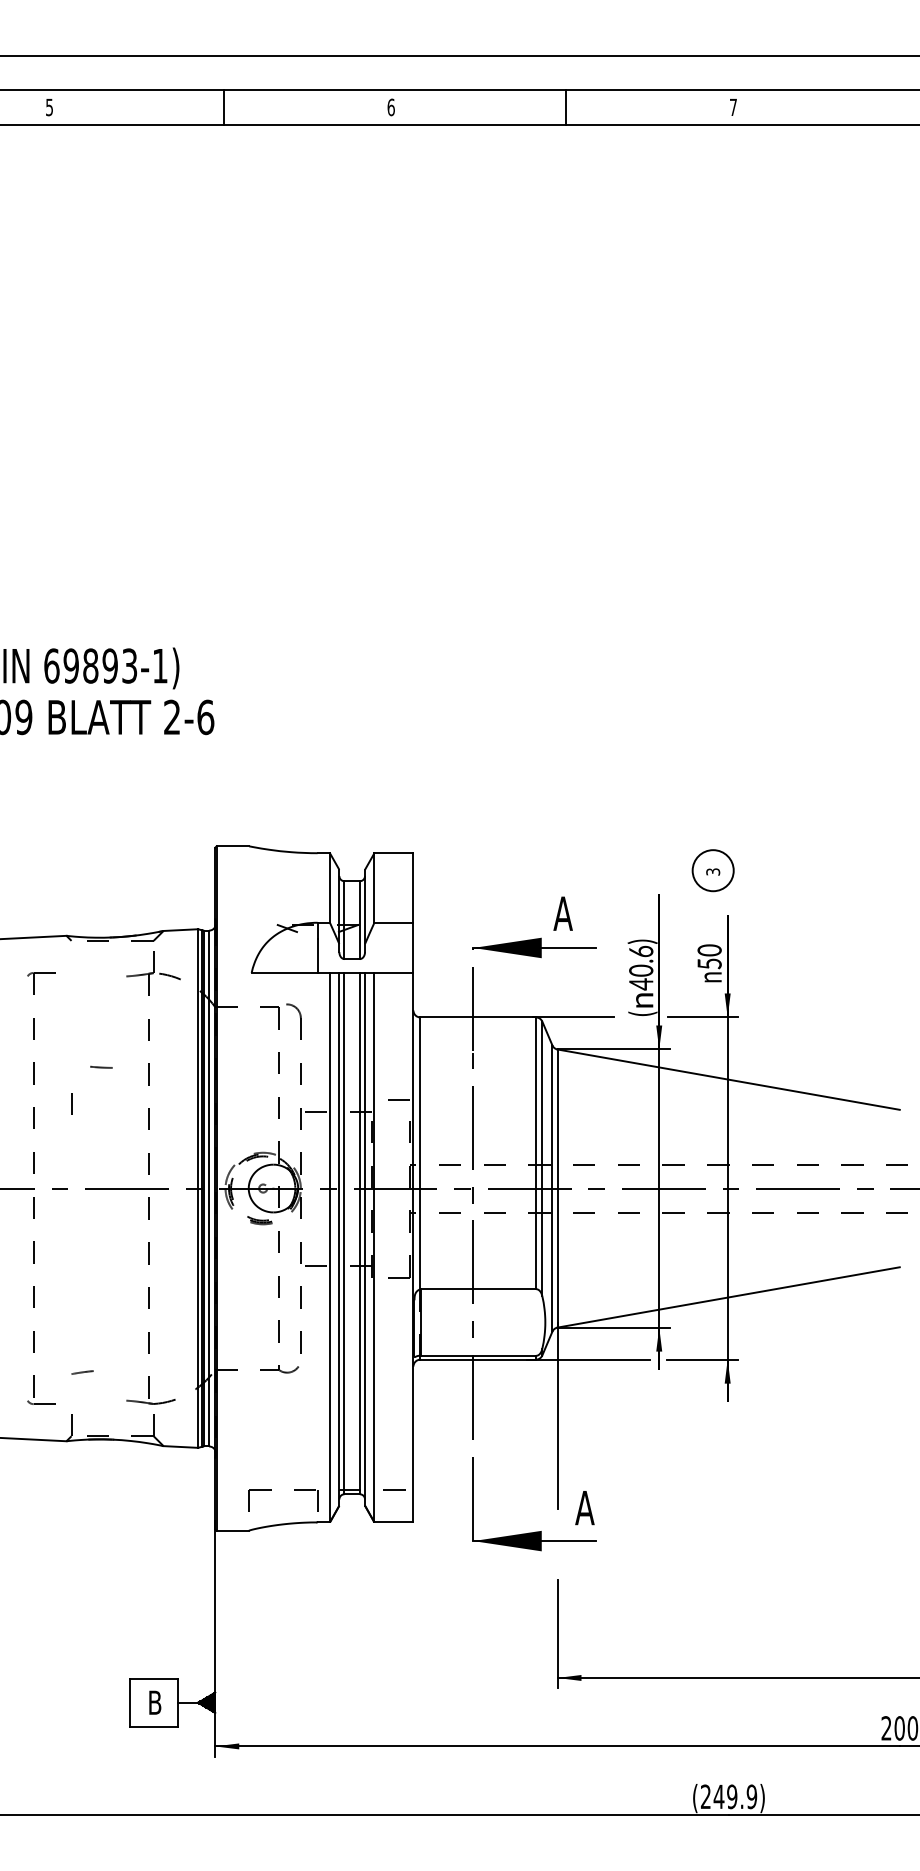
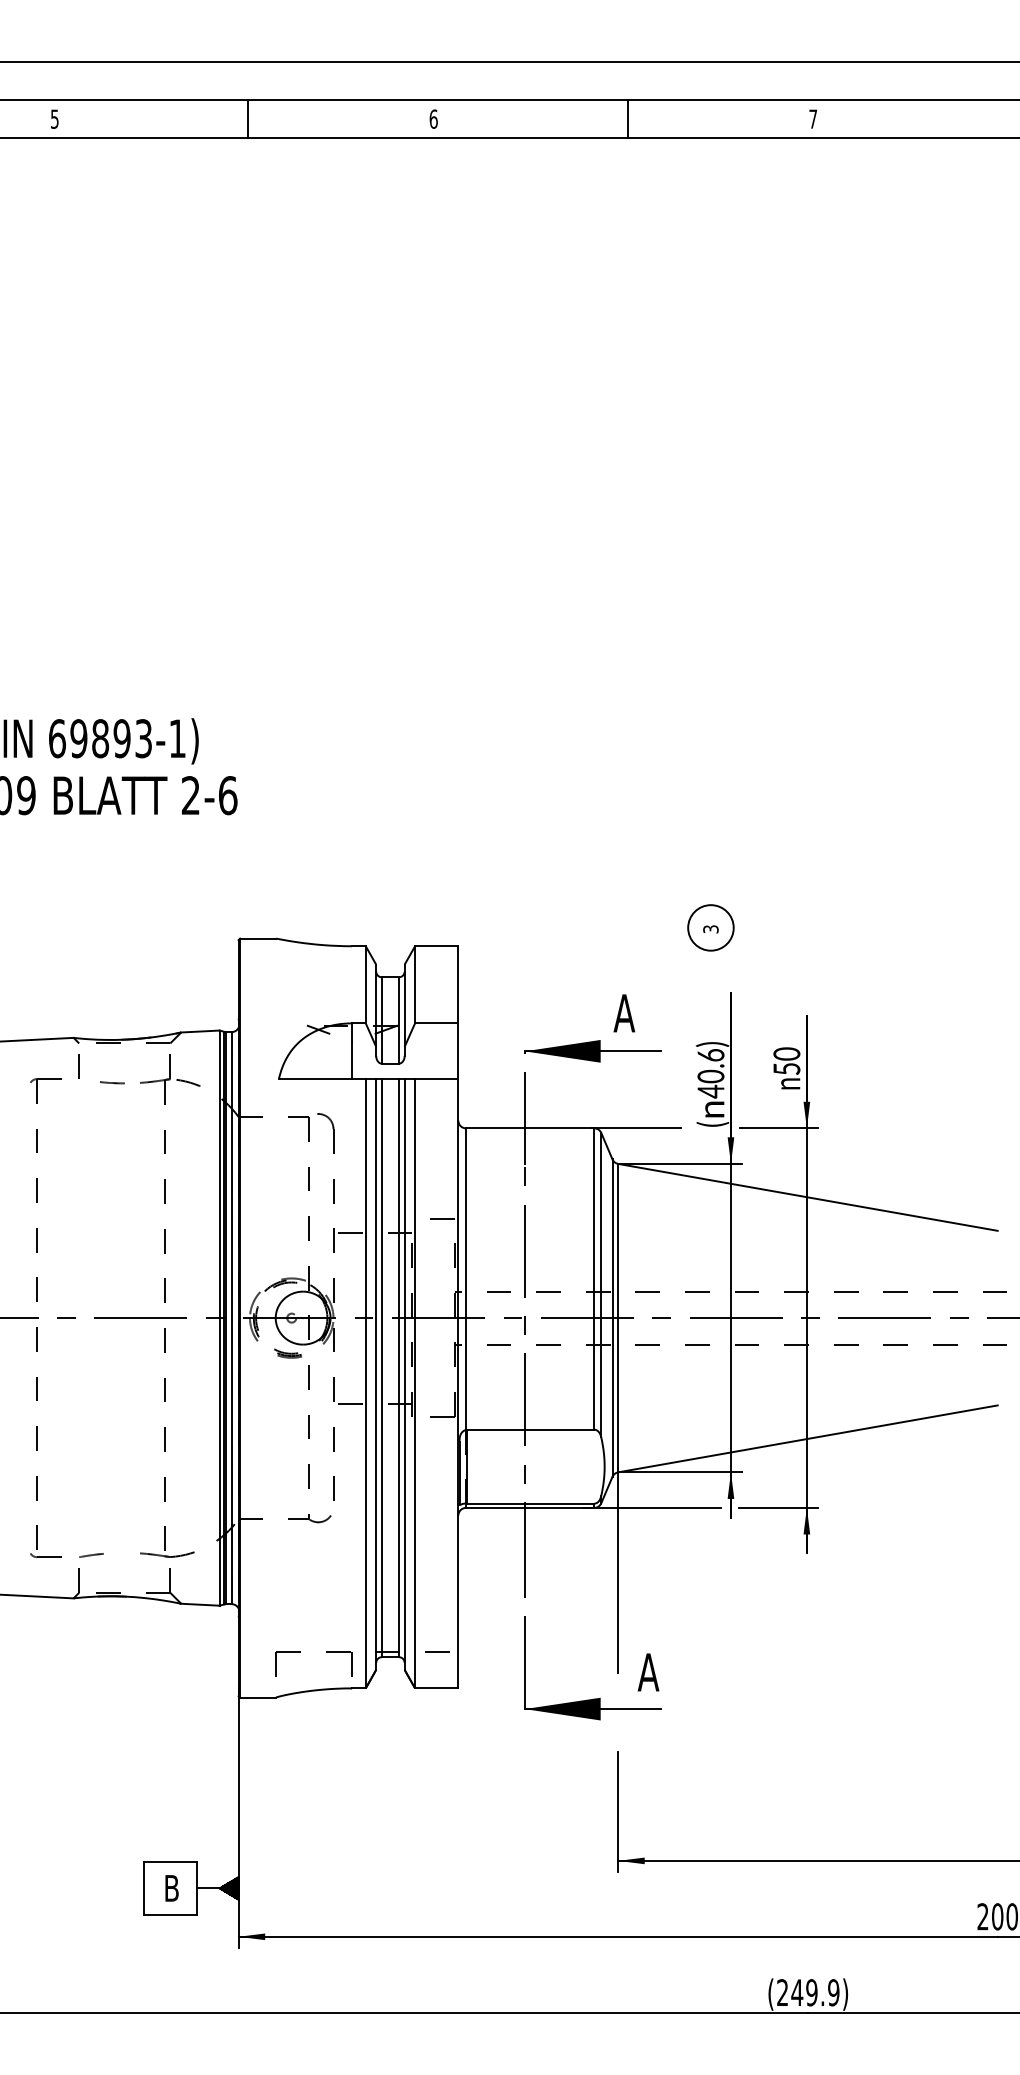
part: (712, 870) -> (710, 927), moved
line: (101, 1066) -> (112, 1081), moved
line: (71, 1103) -> (79, 1066), moved
line: (82, 1372) -> (91, 1555), moved

